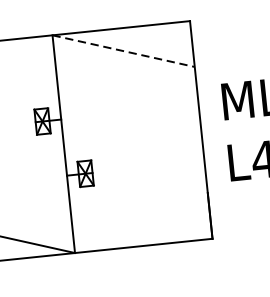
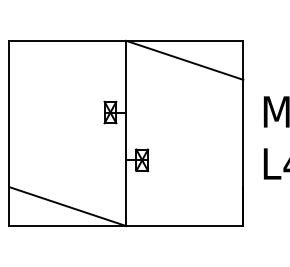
line: (123, 51) -> (184, 60), dashed -> solid

